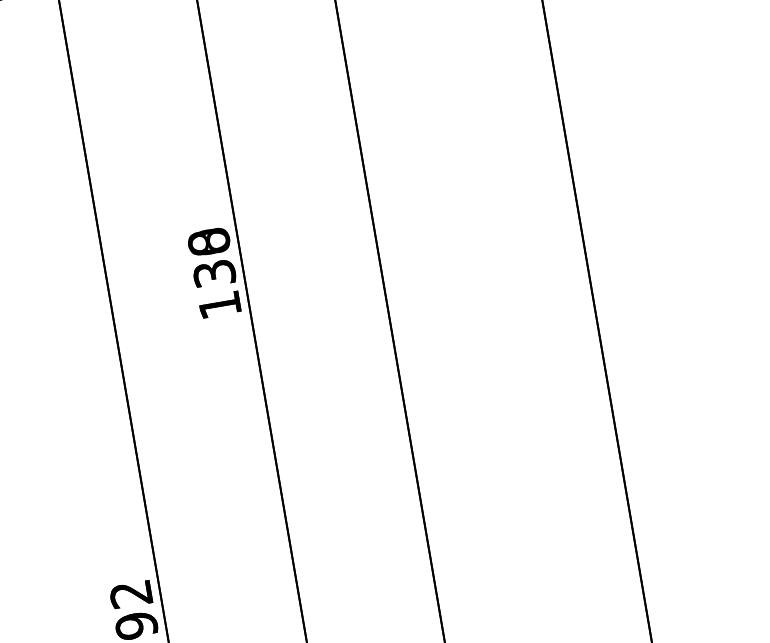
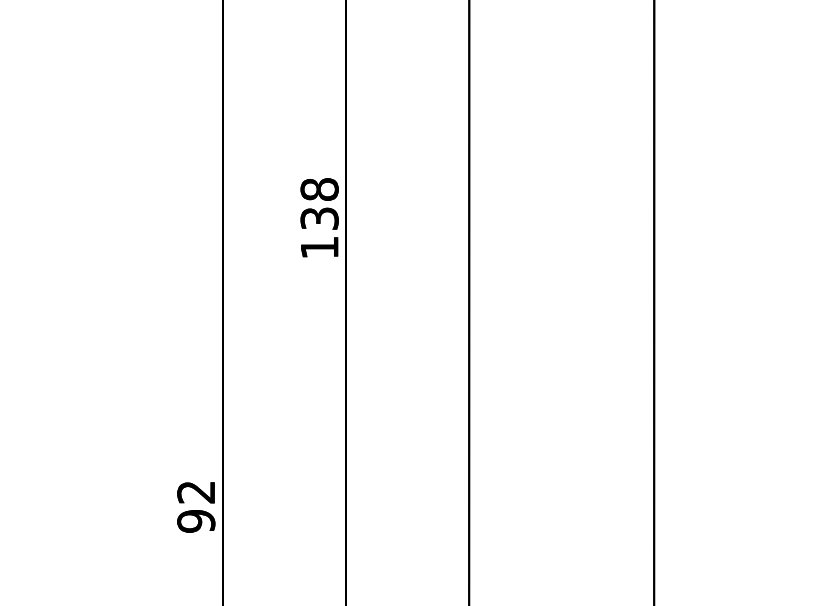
text: (208, 241) -> (319, 189), 130 -> 138

